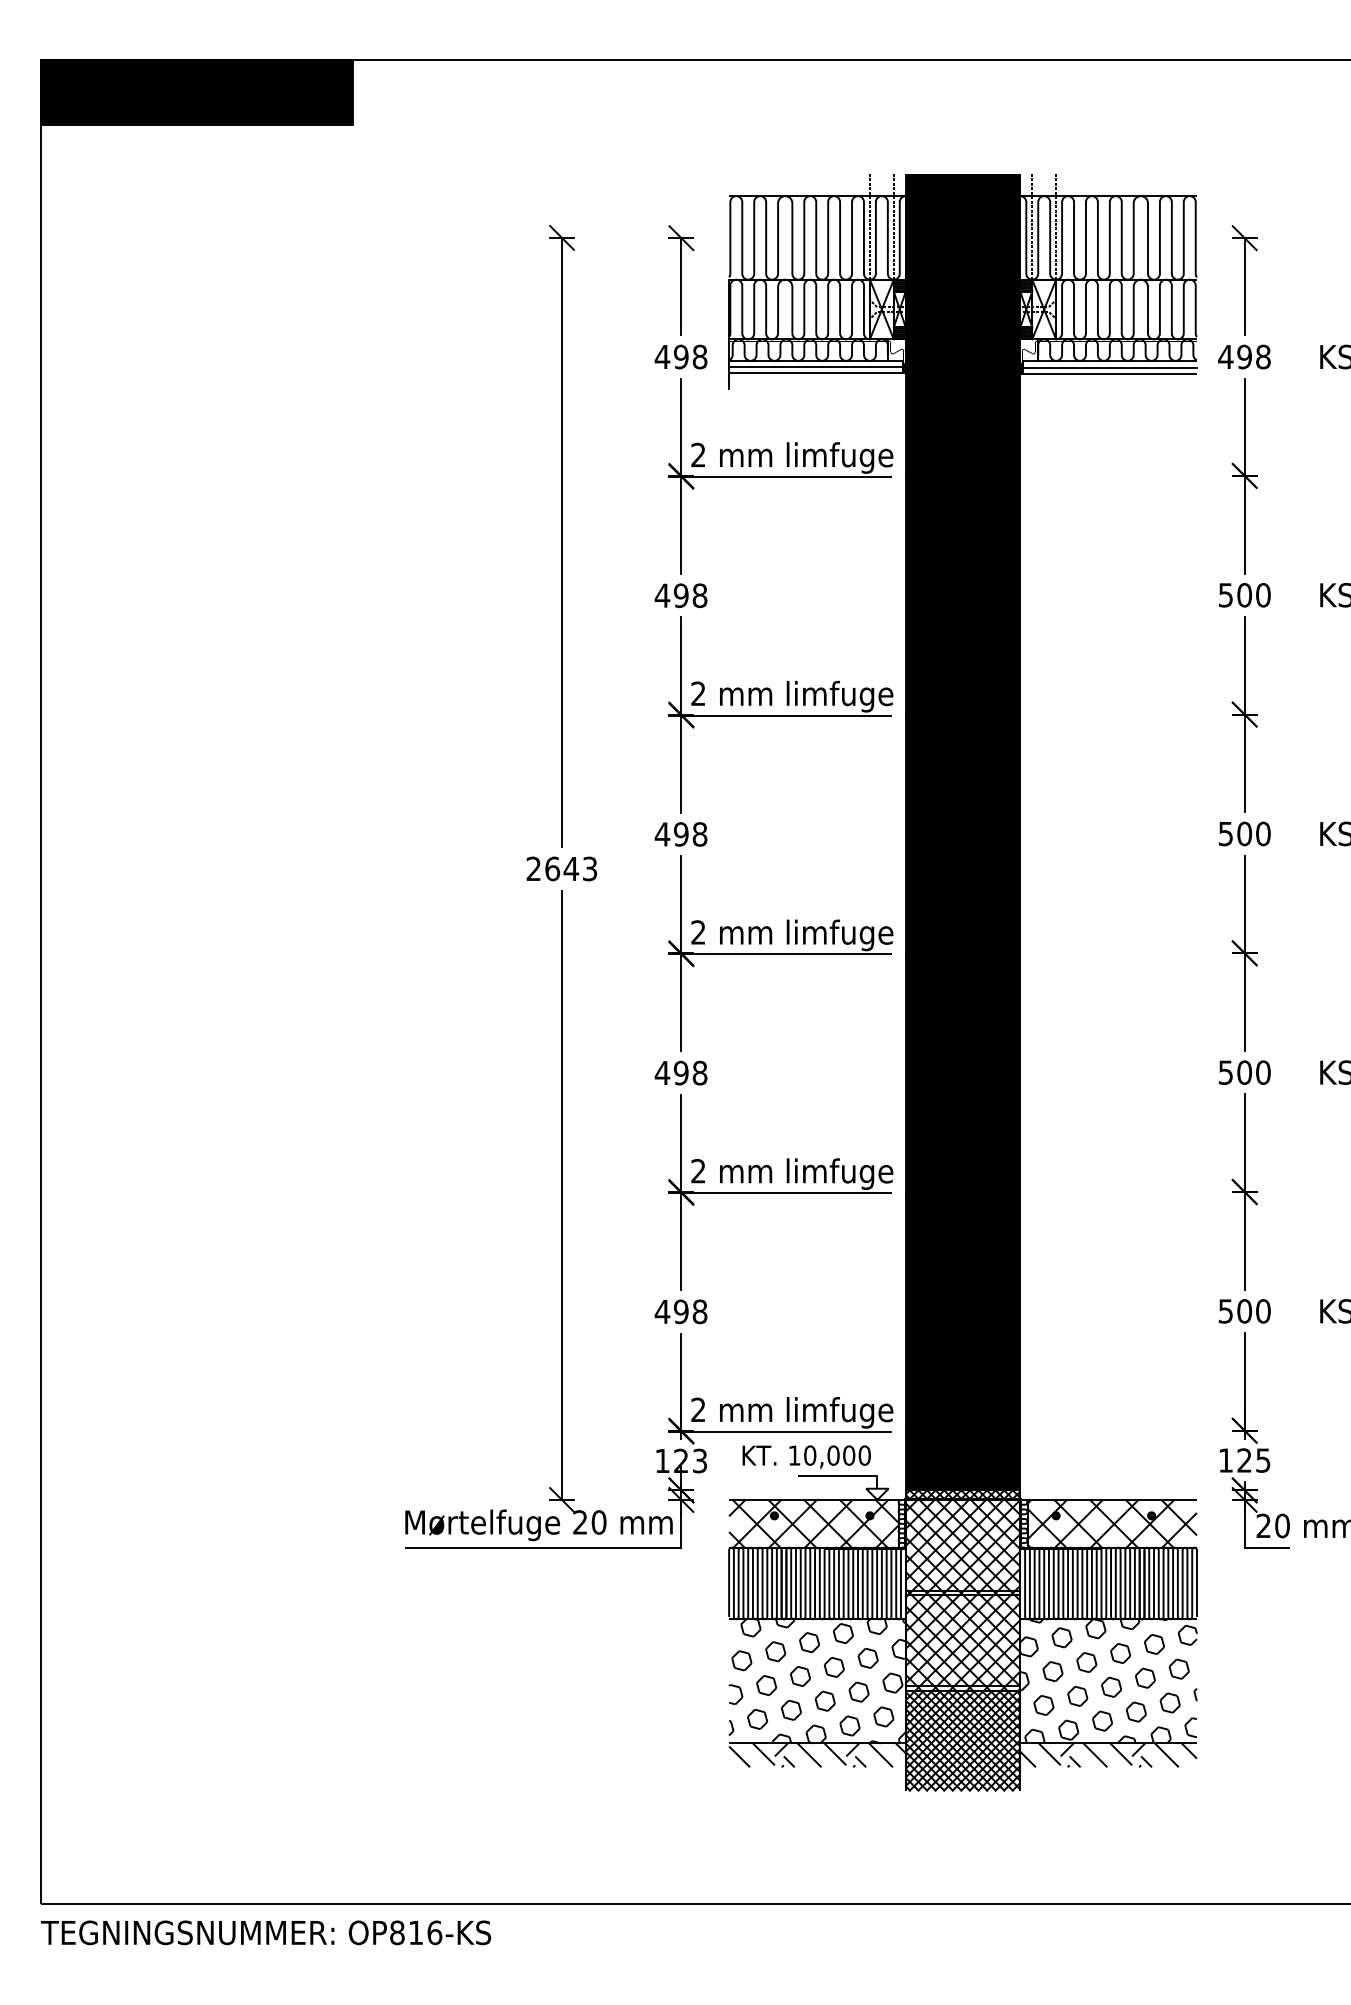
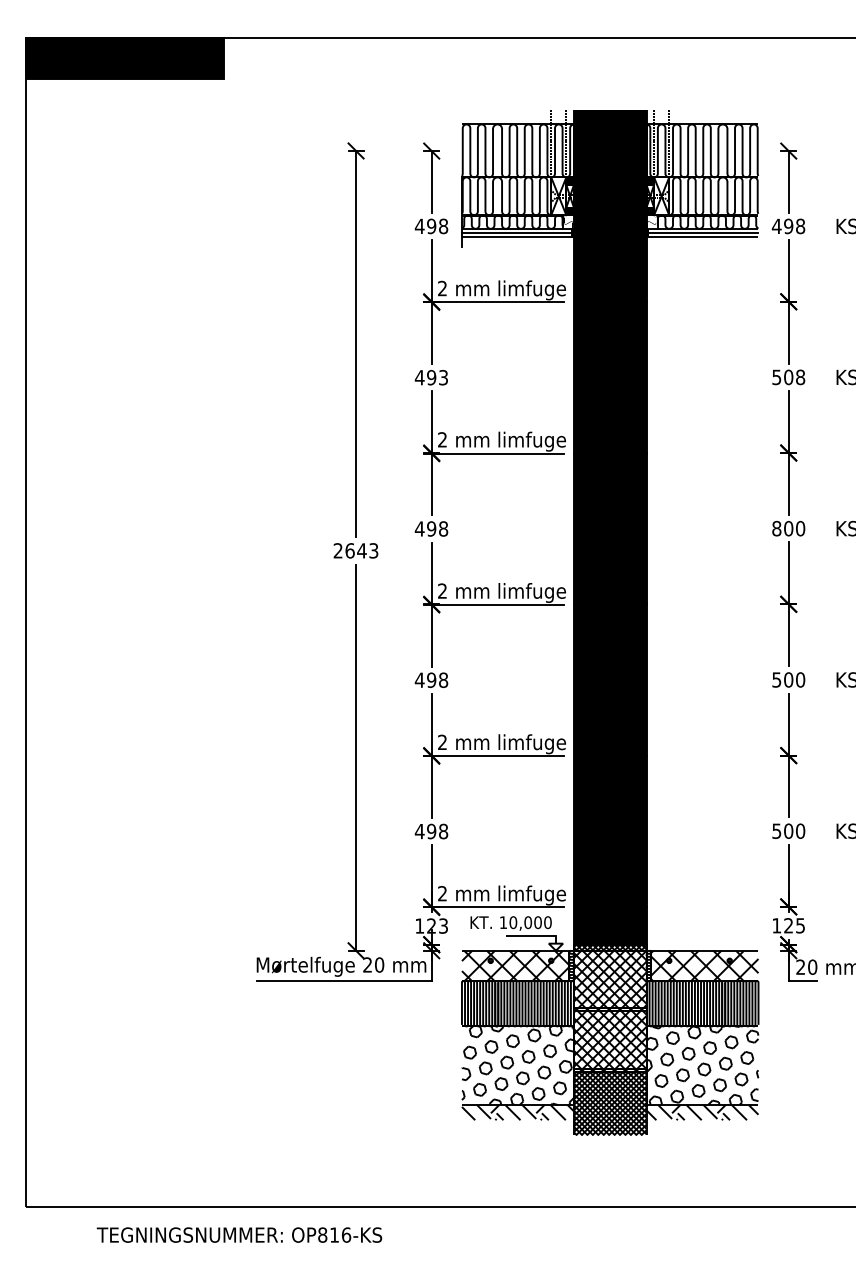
text: (699, 595) -> (443, 377), 498 -> 493
text: (1263, 595) -> (800, 377), 500 -> 508
text: (1225, 833) -> (776, 528), 500 -> 800
text: (266, 1931) -> (239, 1234), moved

